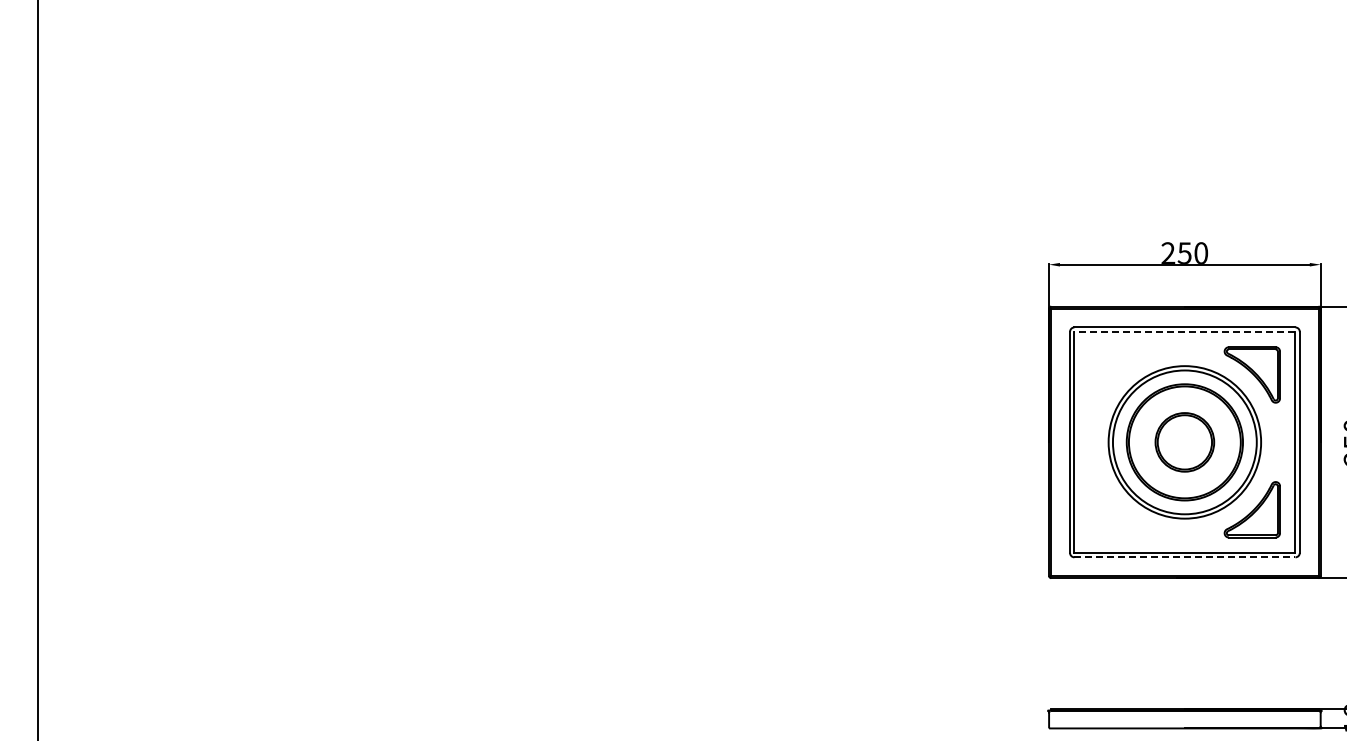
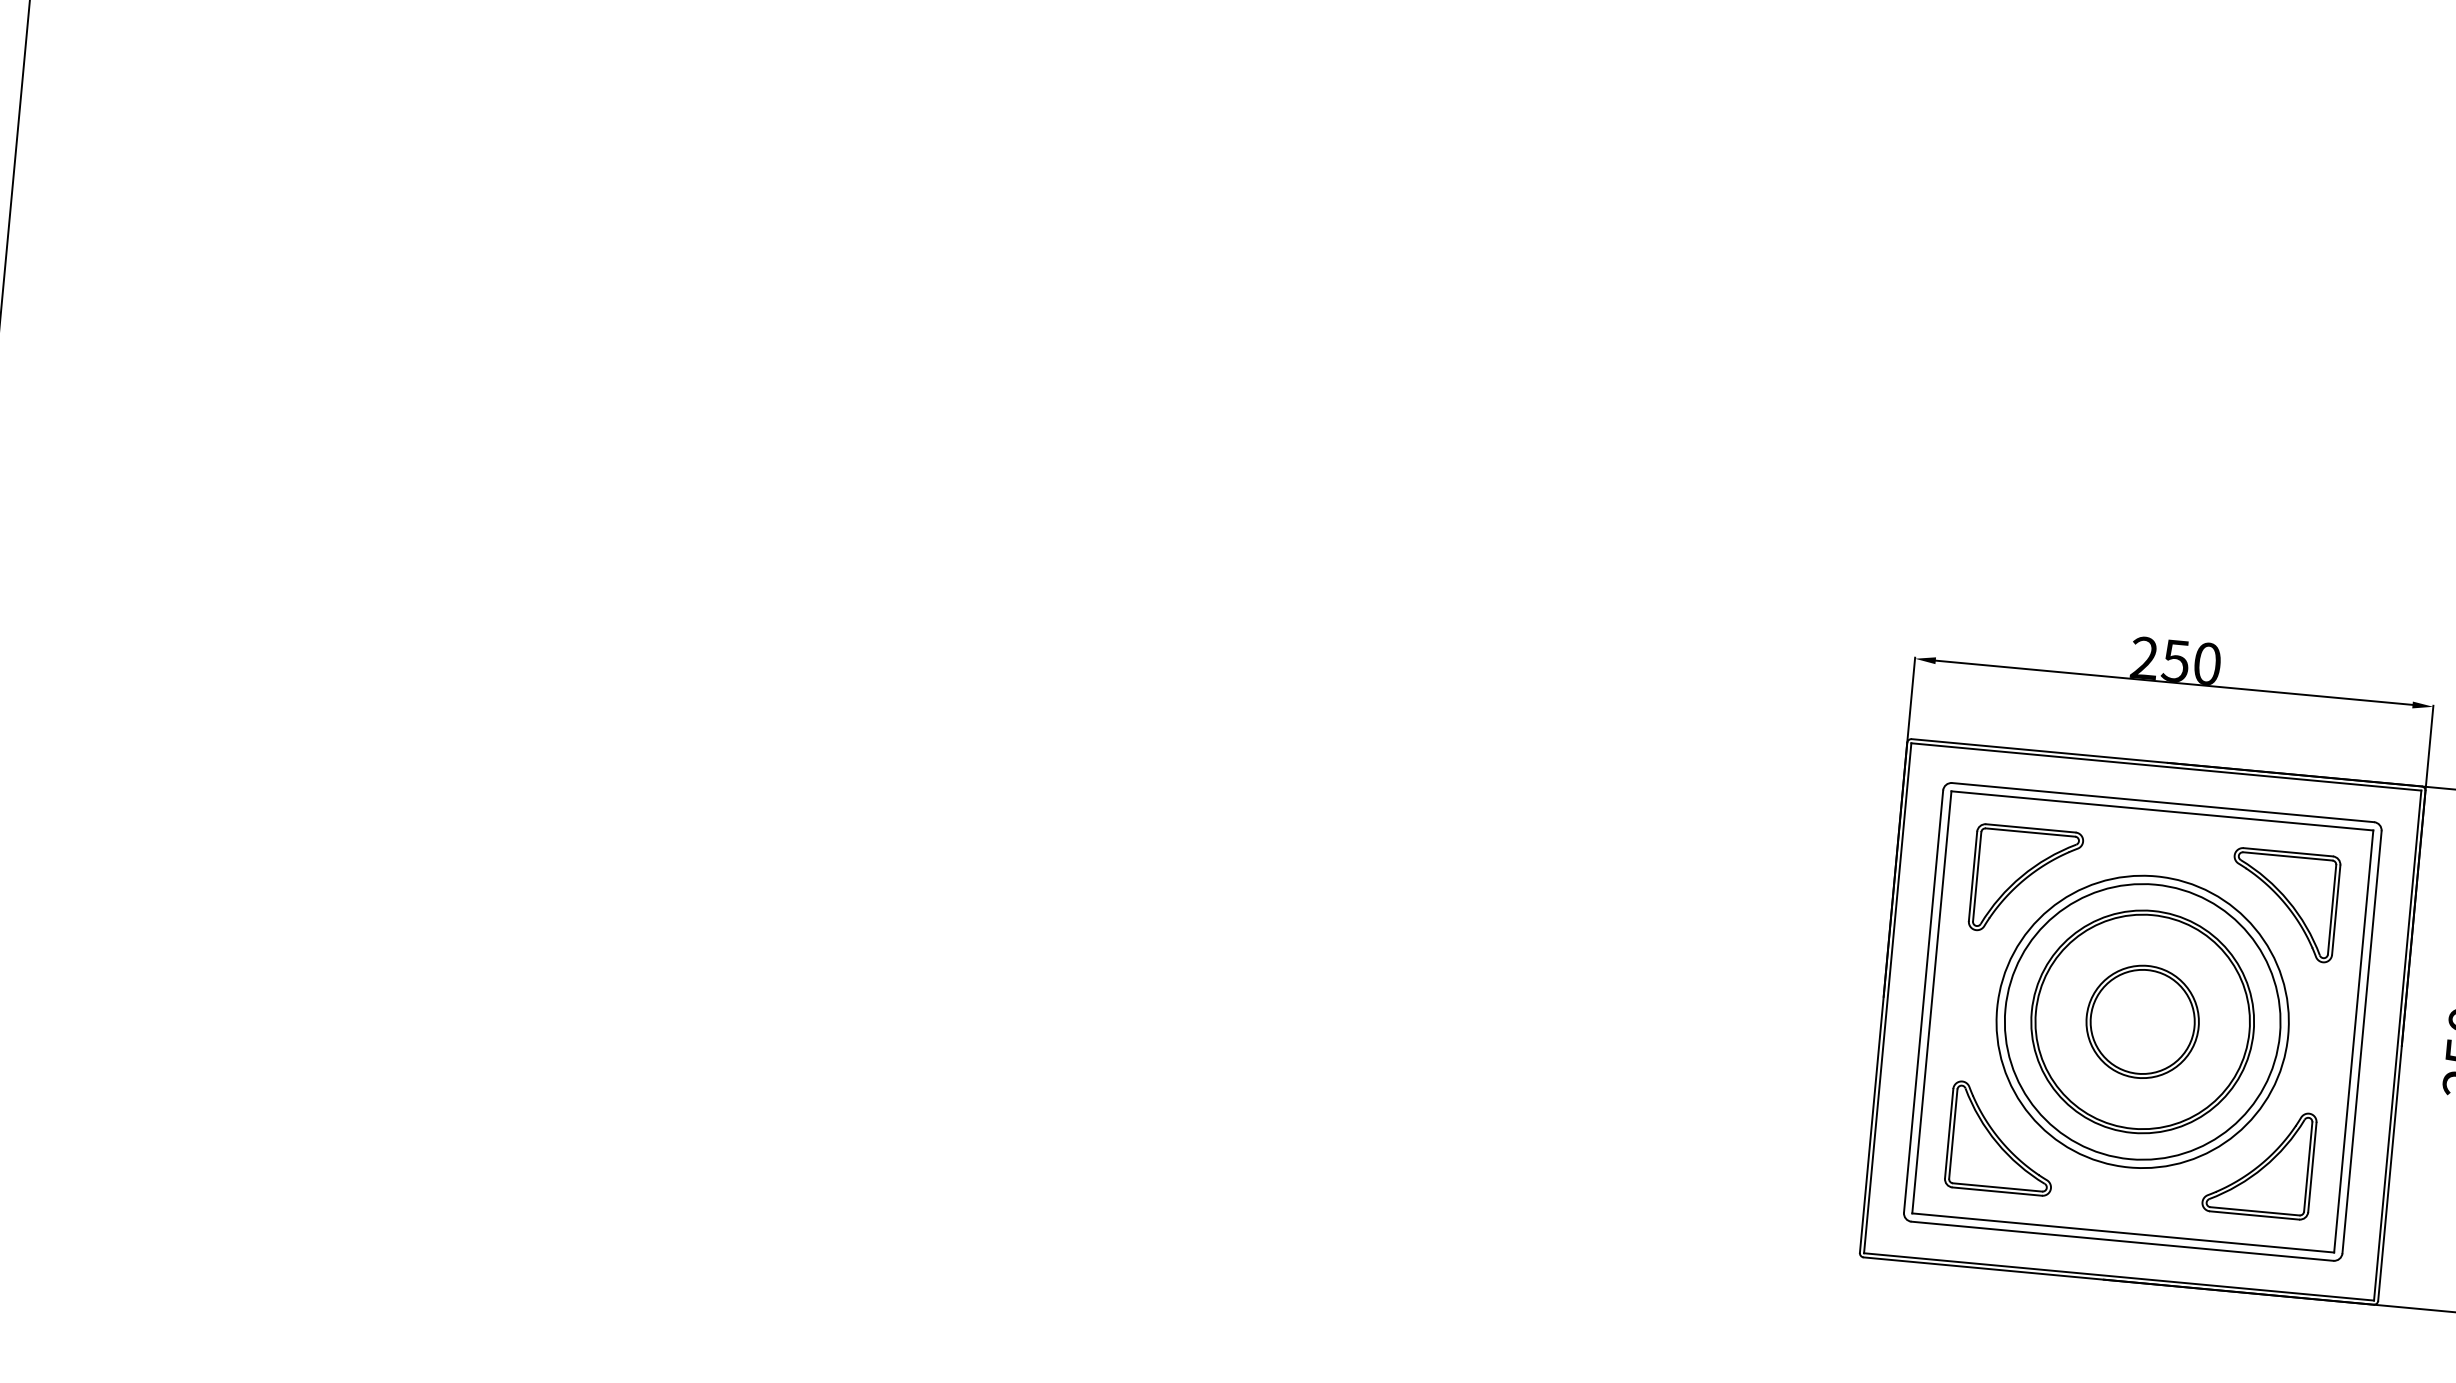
line: (1184, 331) -> (2161, 810), dashed -> solid
part: (1117, 374) -> (2026, 880), added
part: (1117, 509) -> (2002, 1138), added
line: (1184, 557) -> (2121, 1241), dashed -> solid

